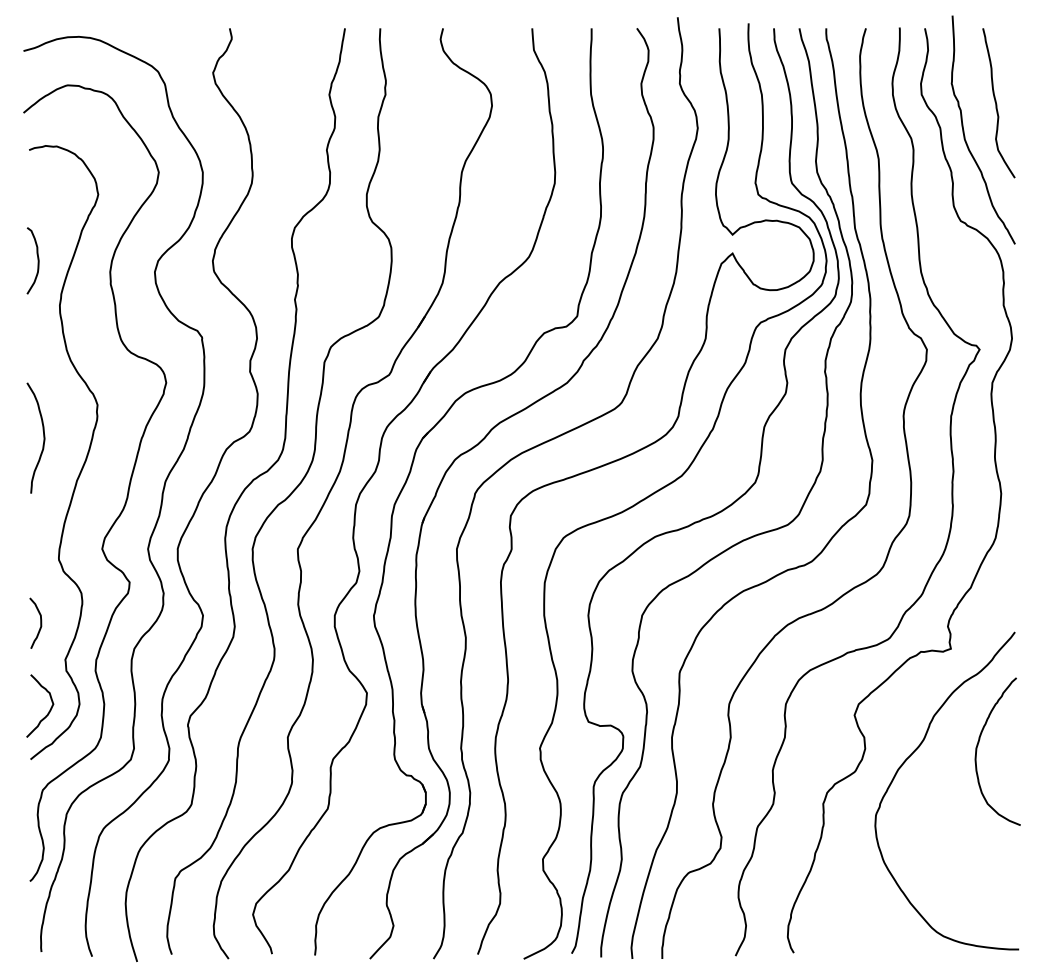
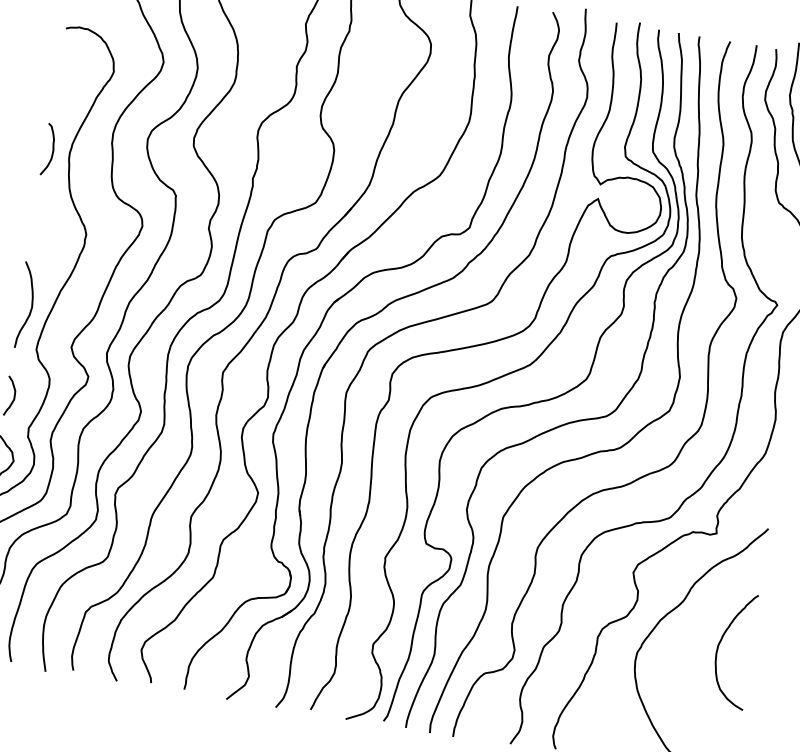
curve: (37, 260) -> (52, 150), moved
curve: (43, 437) -> (31, 305), moved
curve: (978, 745) -> (720, 643), moved

